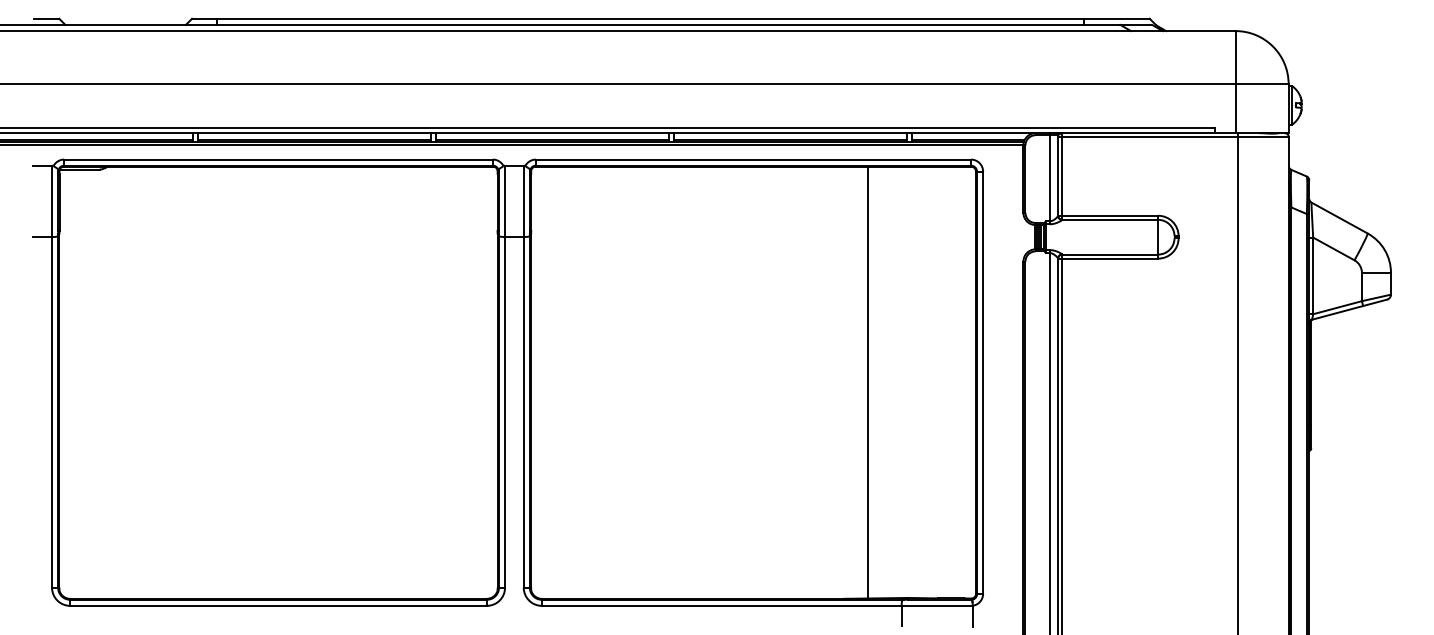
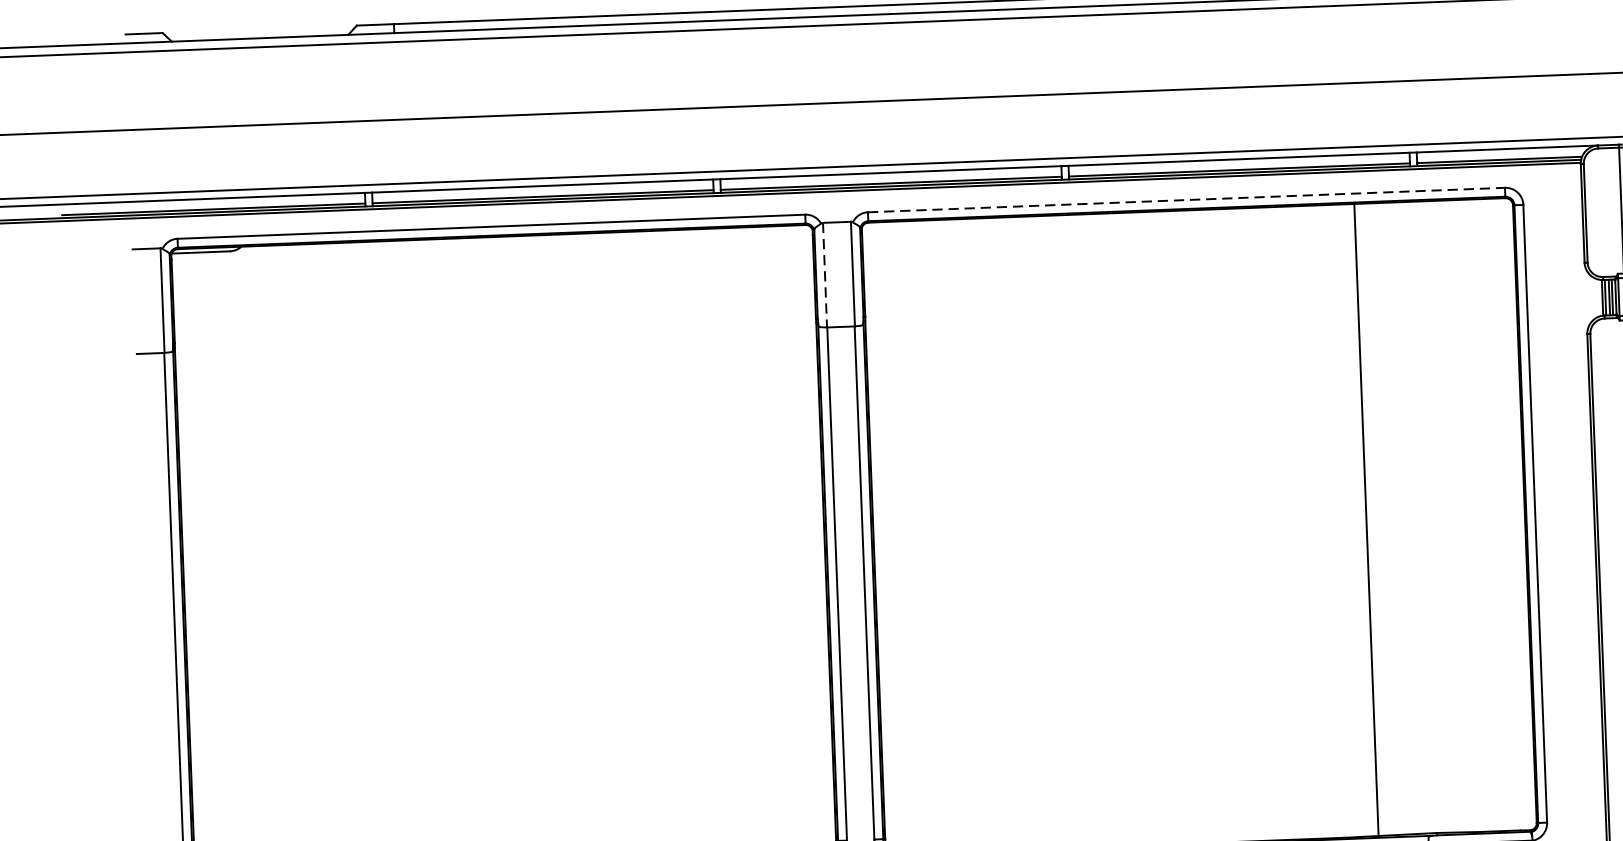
line: (753, 159) -> (1186, 199), solid -> dashed
line: (504, 201) -> (824, 275), solid -> dashed

